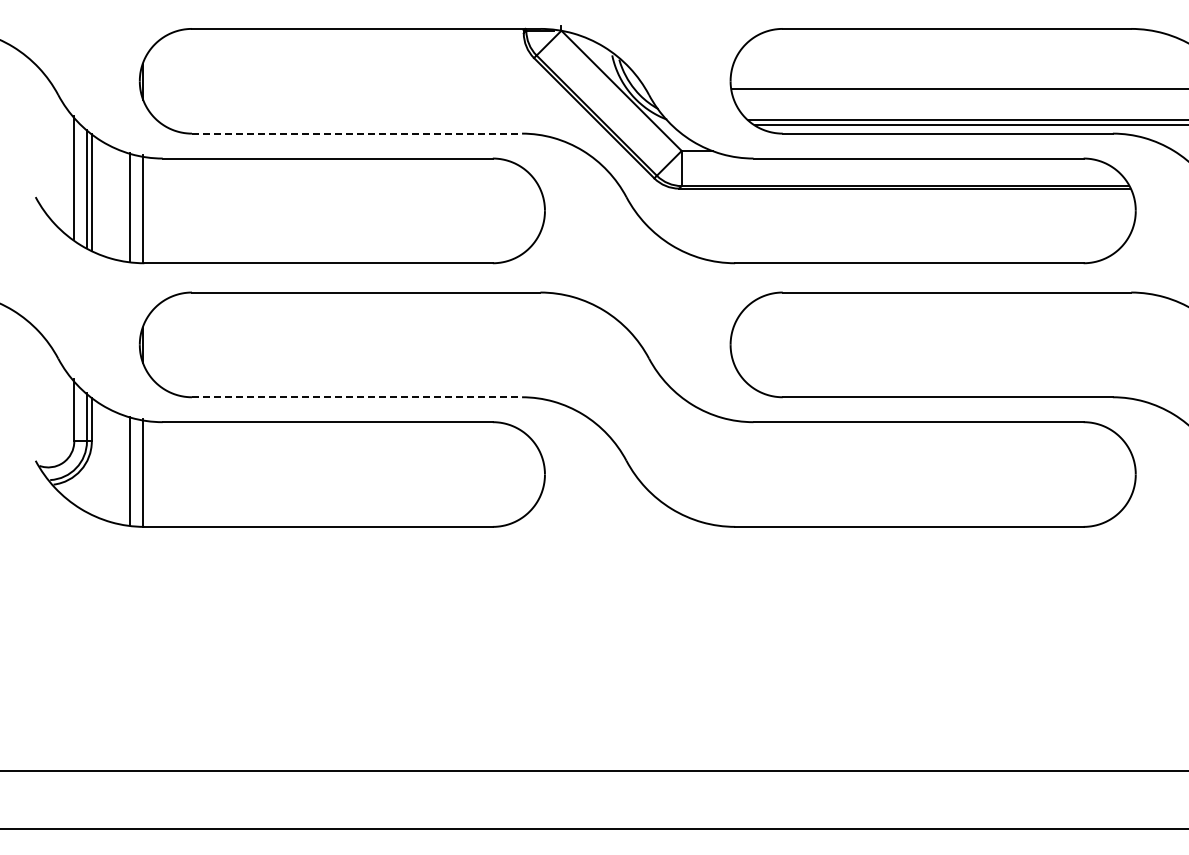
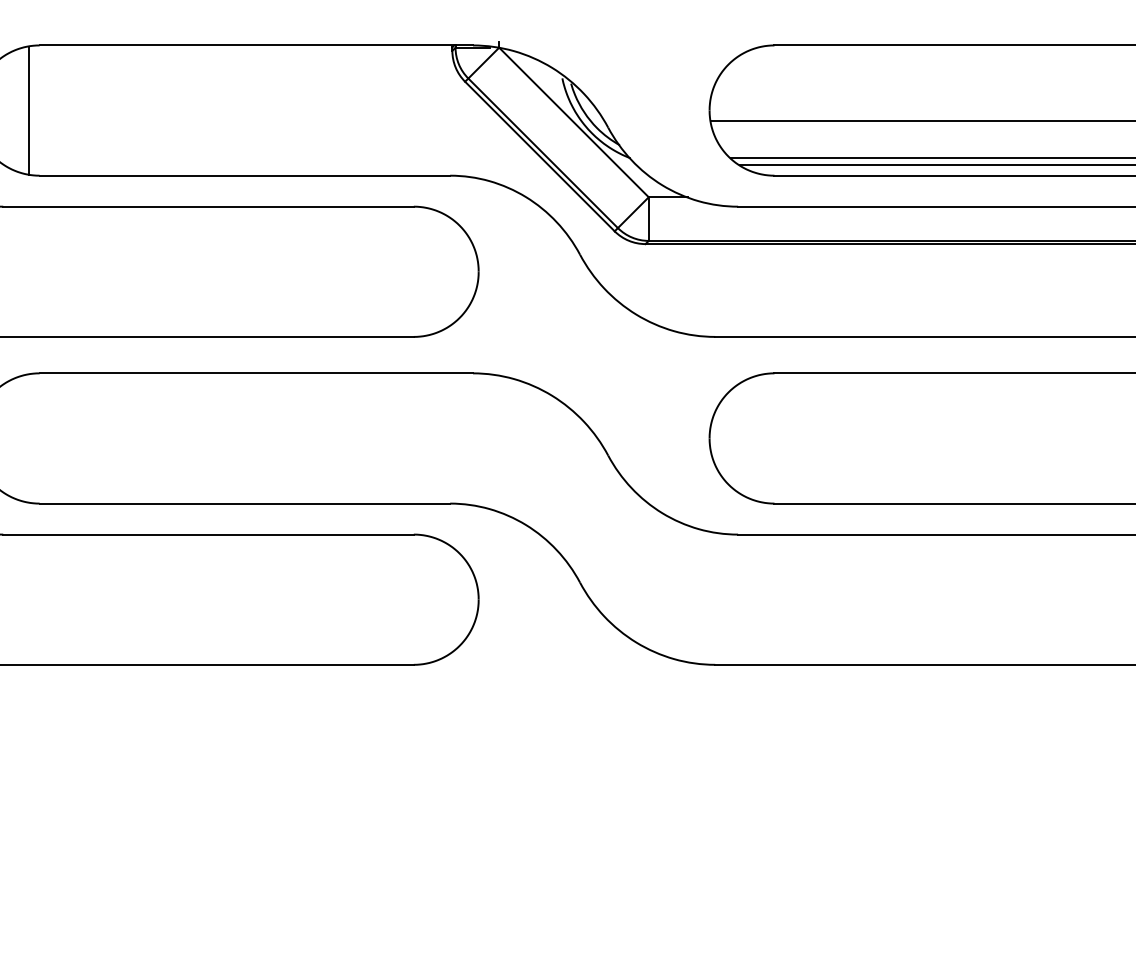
line: (183, 81) -> (29, 110), added
line: (357, 133) -> (245, 175), dashed -> solid
line: (357, 397) -> (245, 503), dashed -> solid

